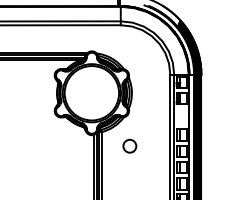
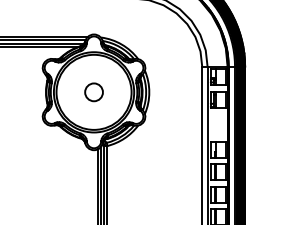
circle: (129, 145) -> (93, 91), moved

